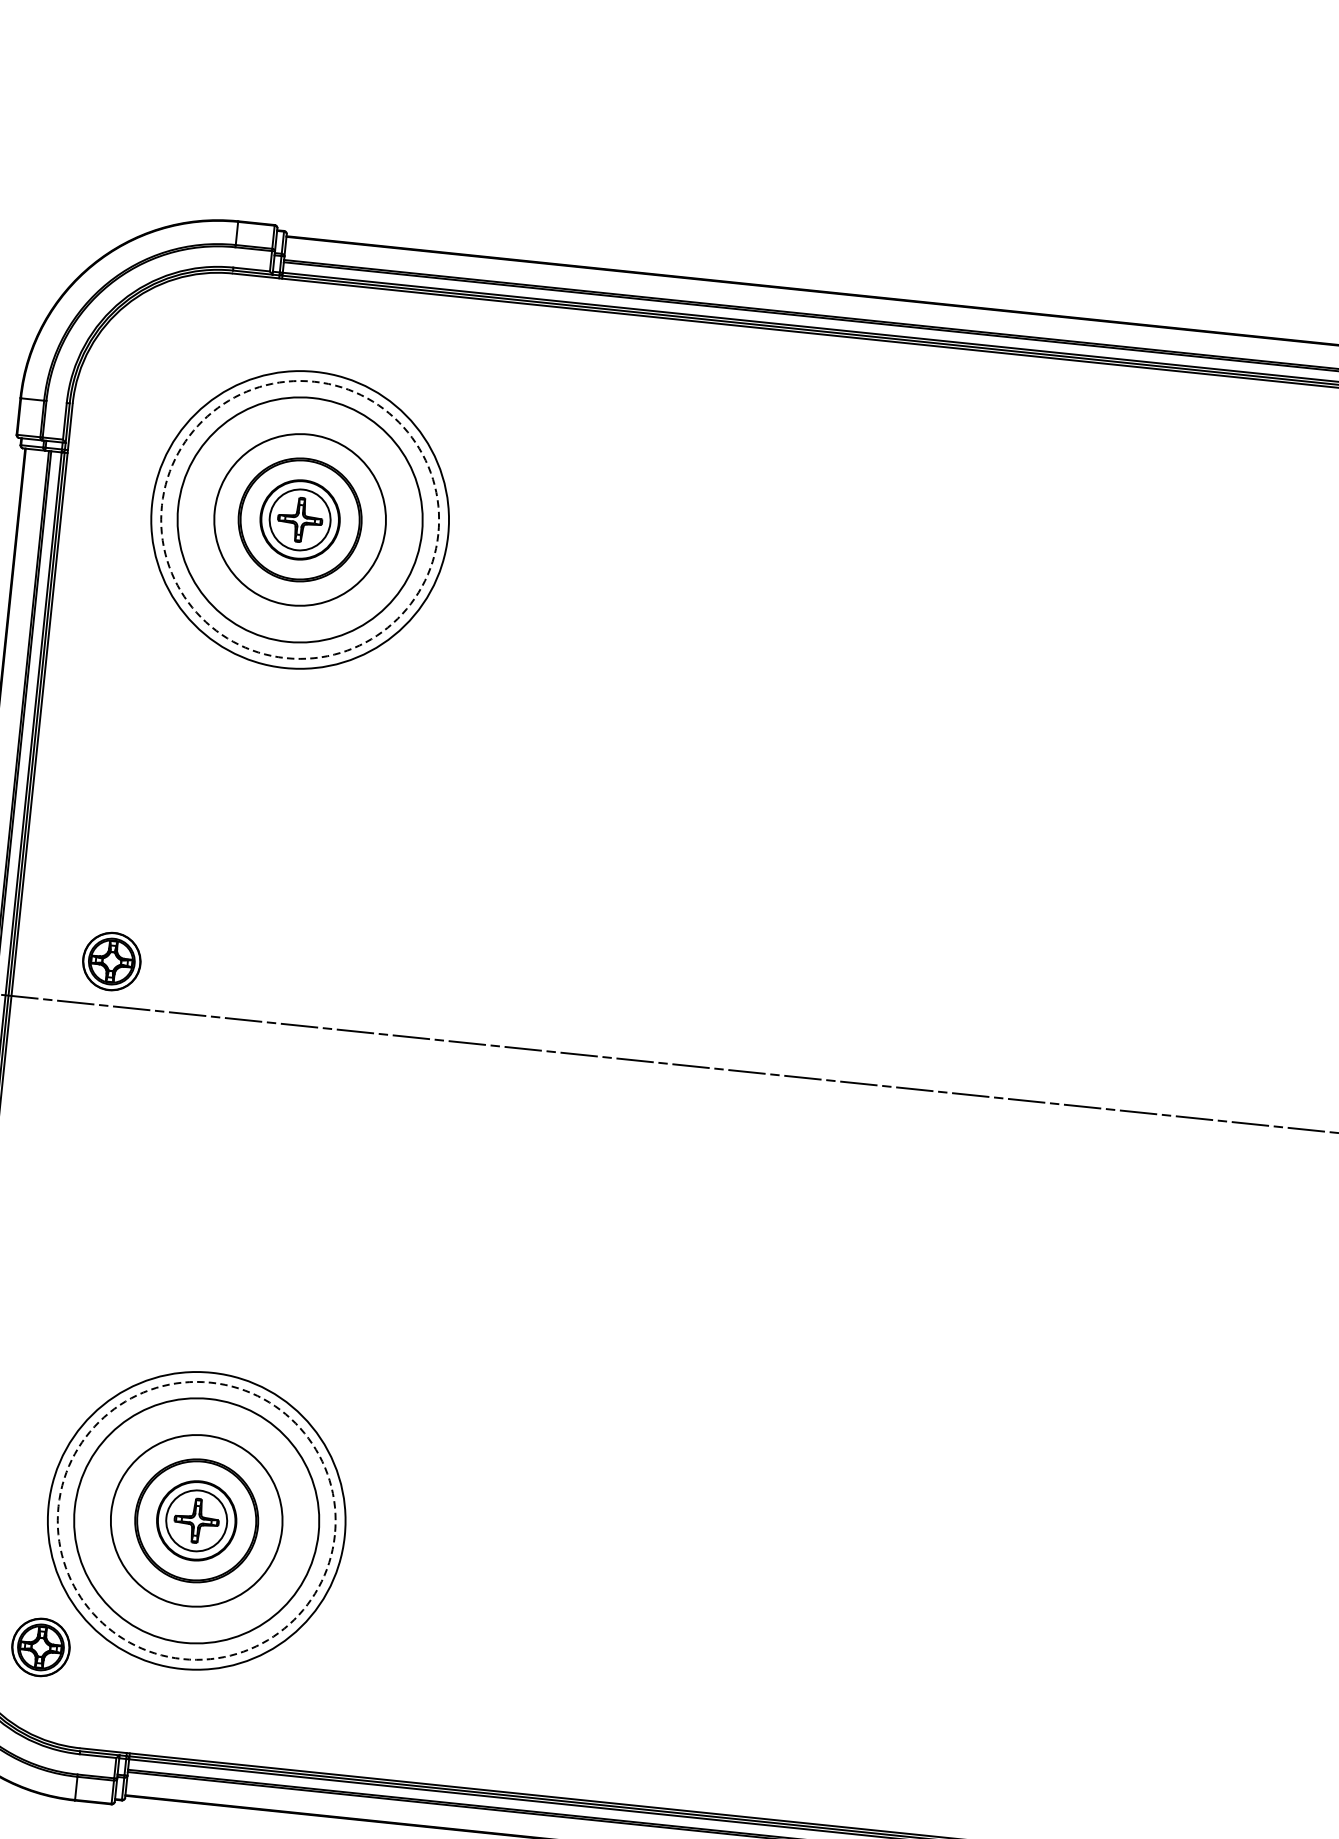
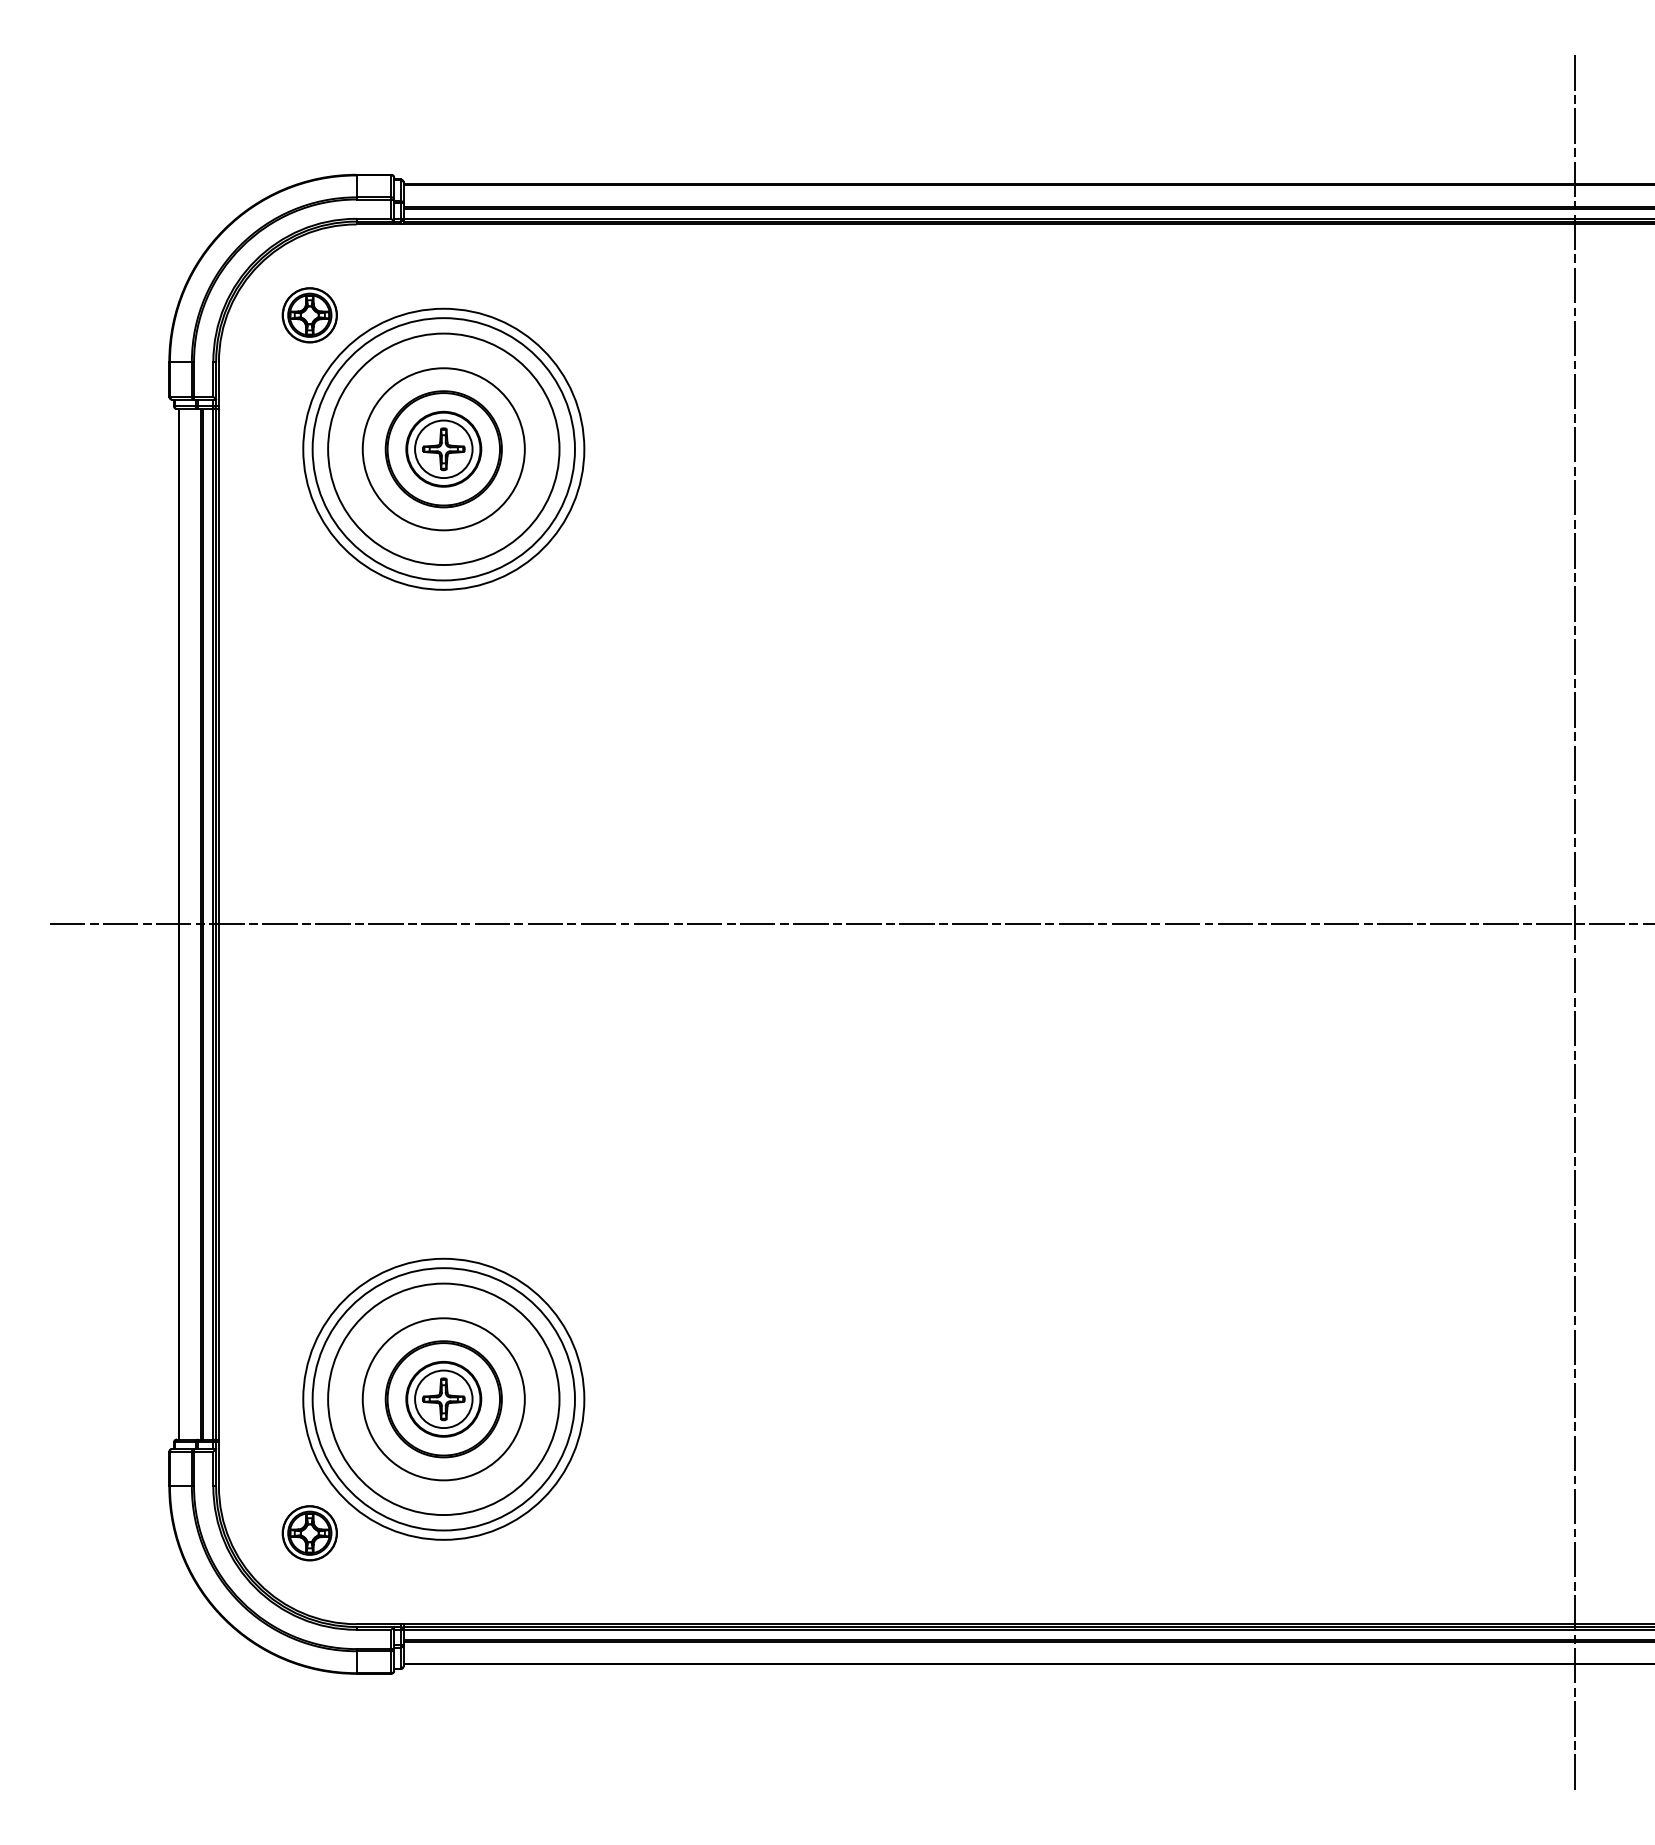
circle: (299, 520) -> (443, 449), dashed -> solid
part: (111, 961) -> (309, 315), moved
circle: (196, 1521) -> (443, 1399), dashed -> solid

